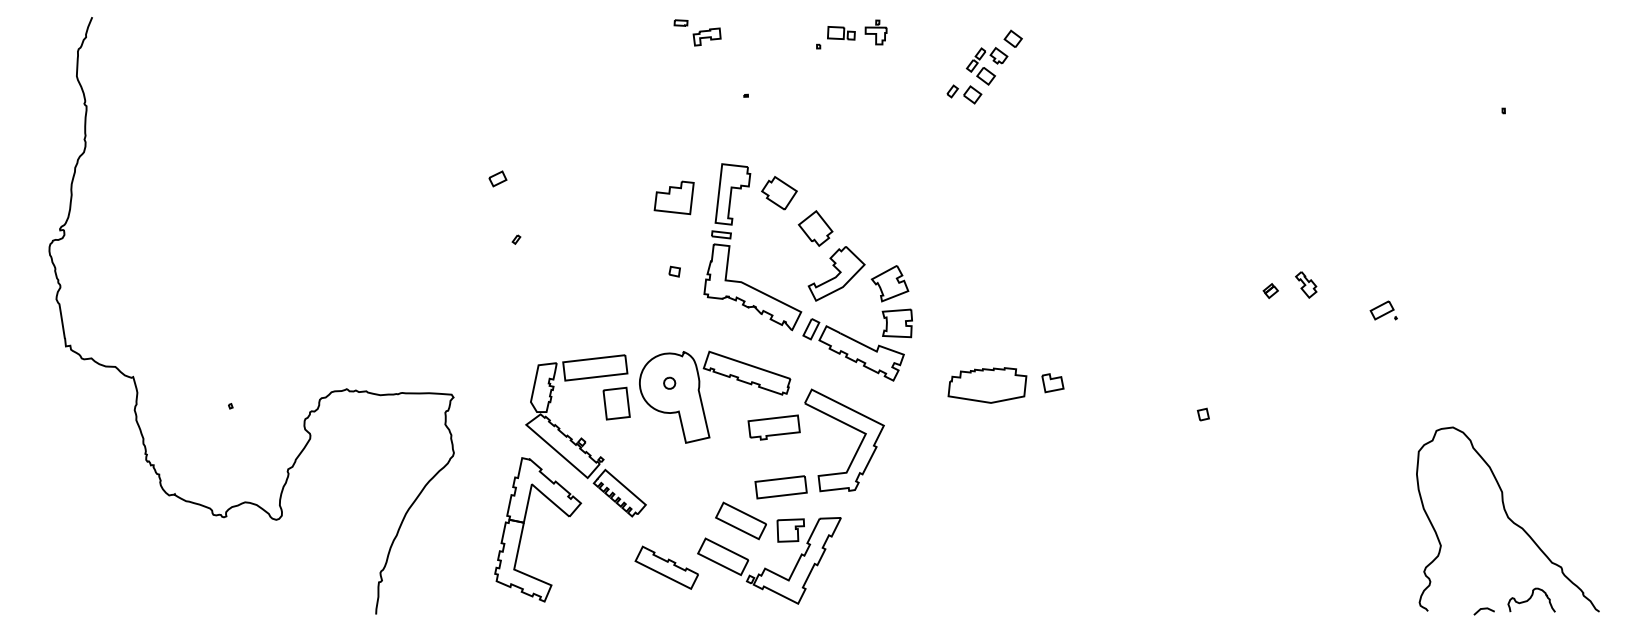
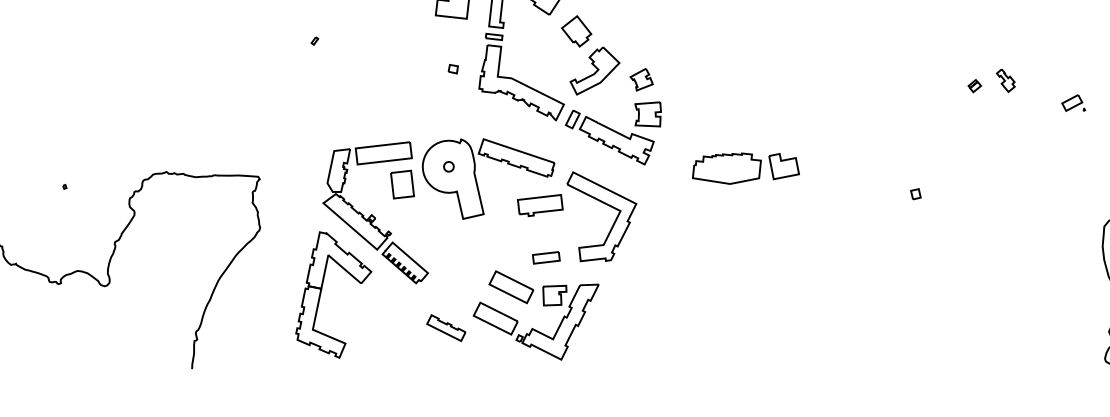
part: (889, 283) -> (641, 79), size x0.7
part: (1052, 383) -> (783, 166), size x1.6
part: (780, 487) -> (545, 257), size x0.6
part: (666, 567) -> (446, 327), size x0.7

